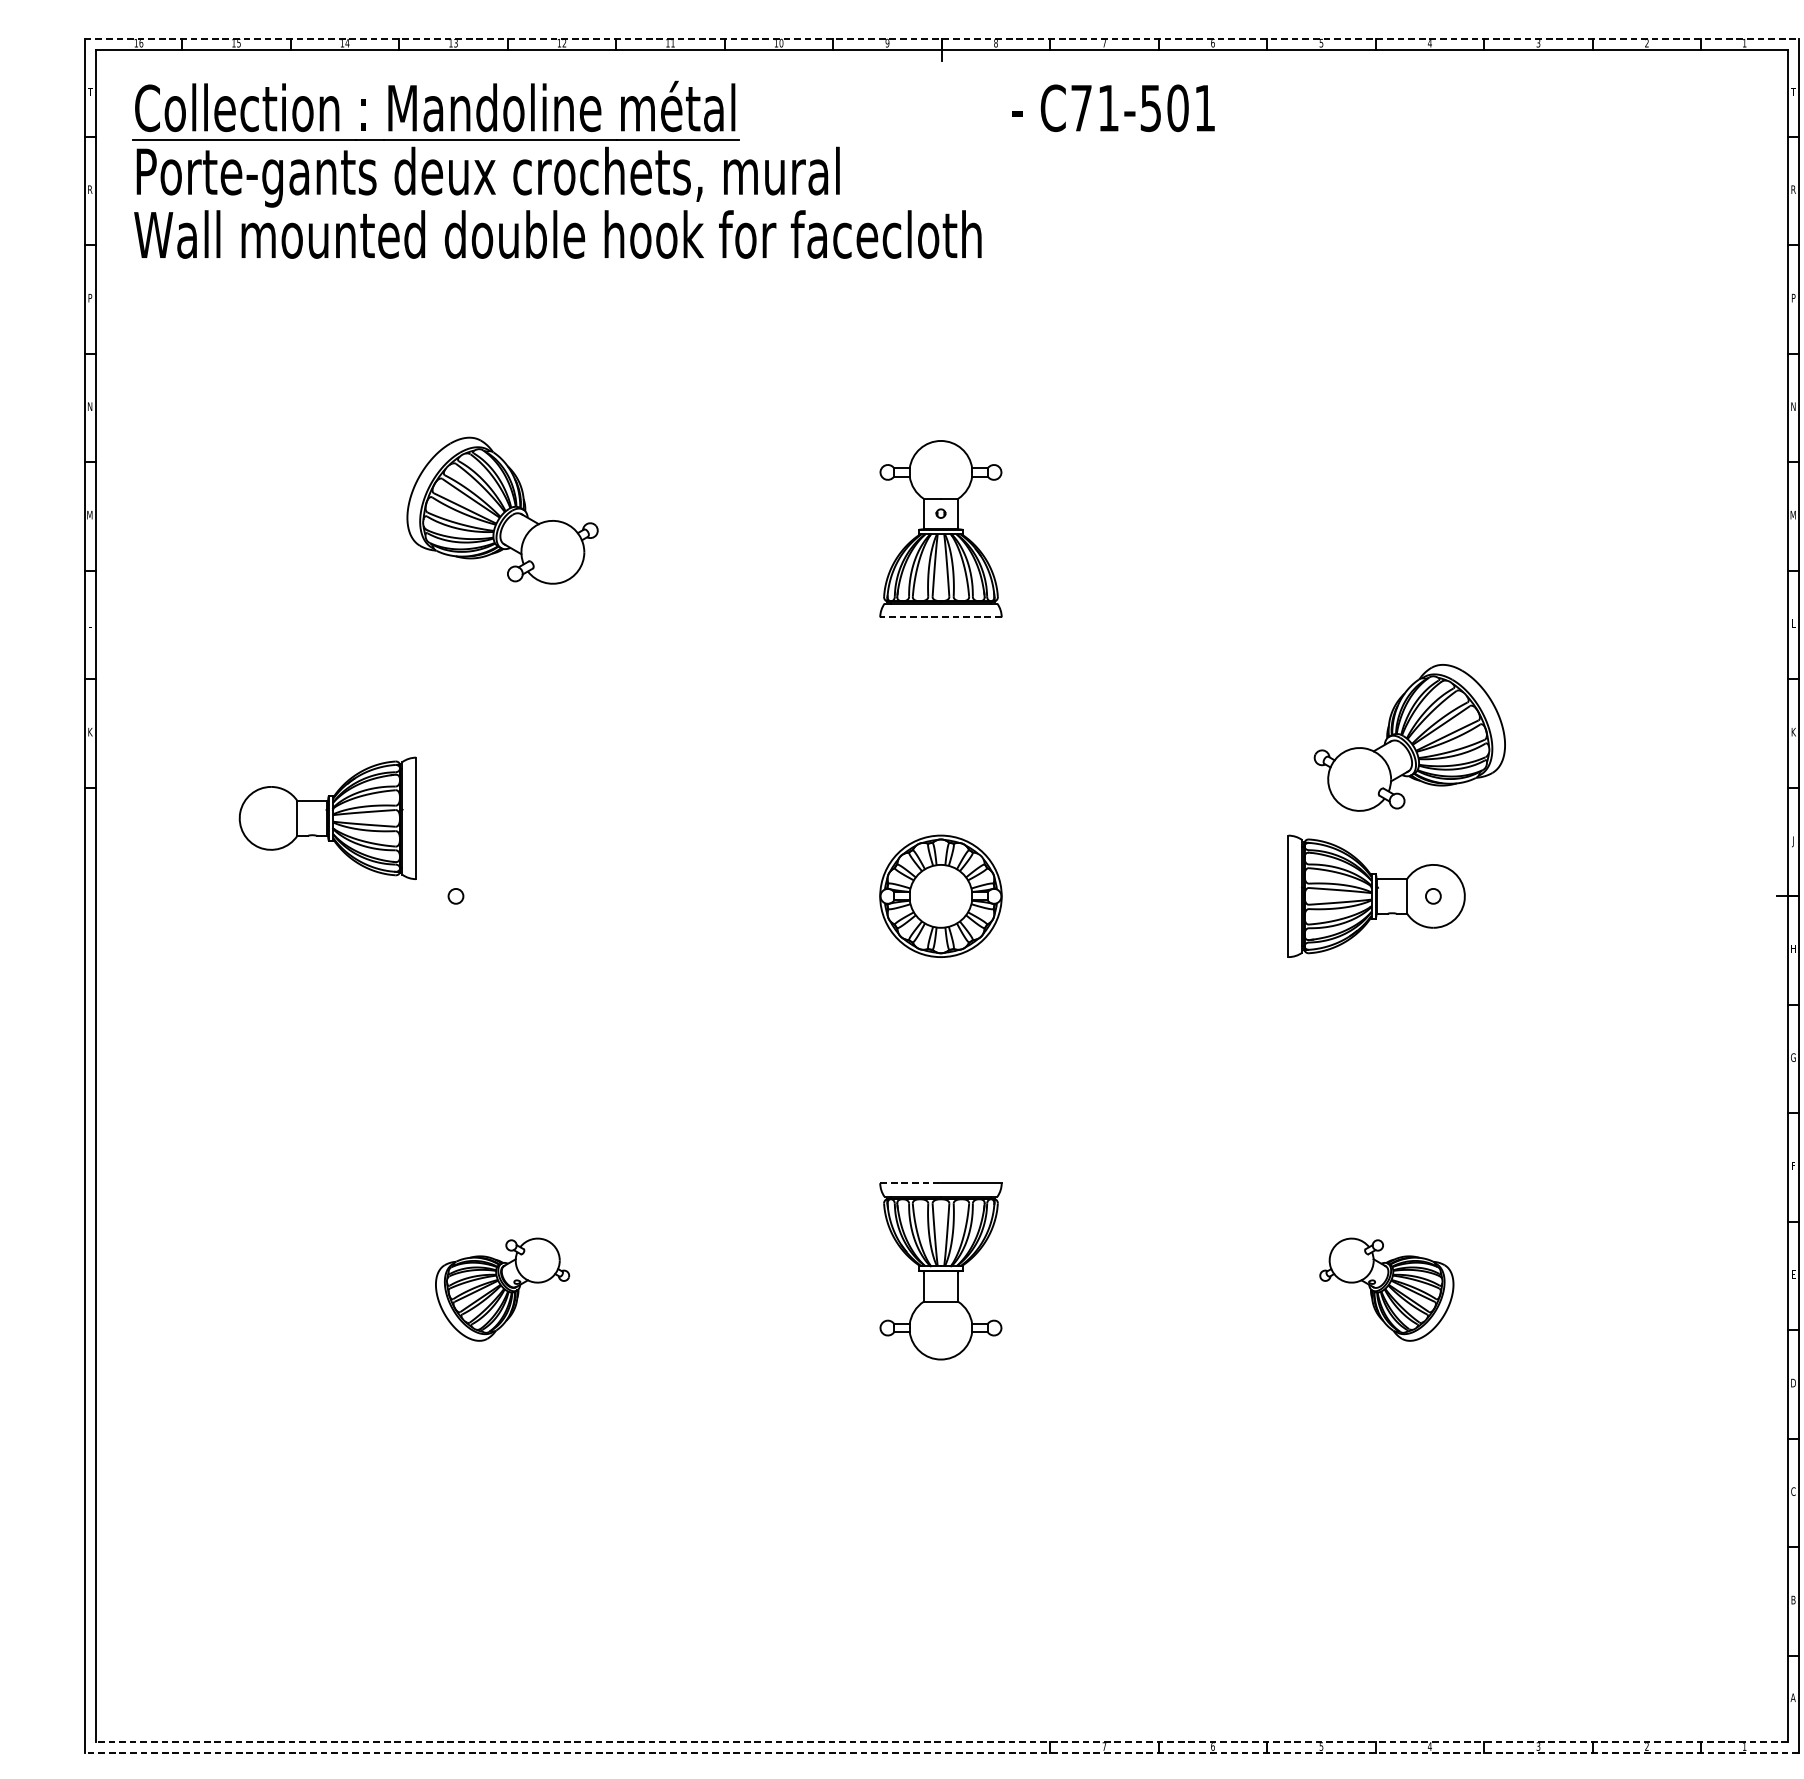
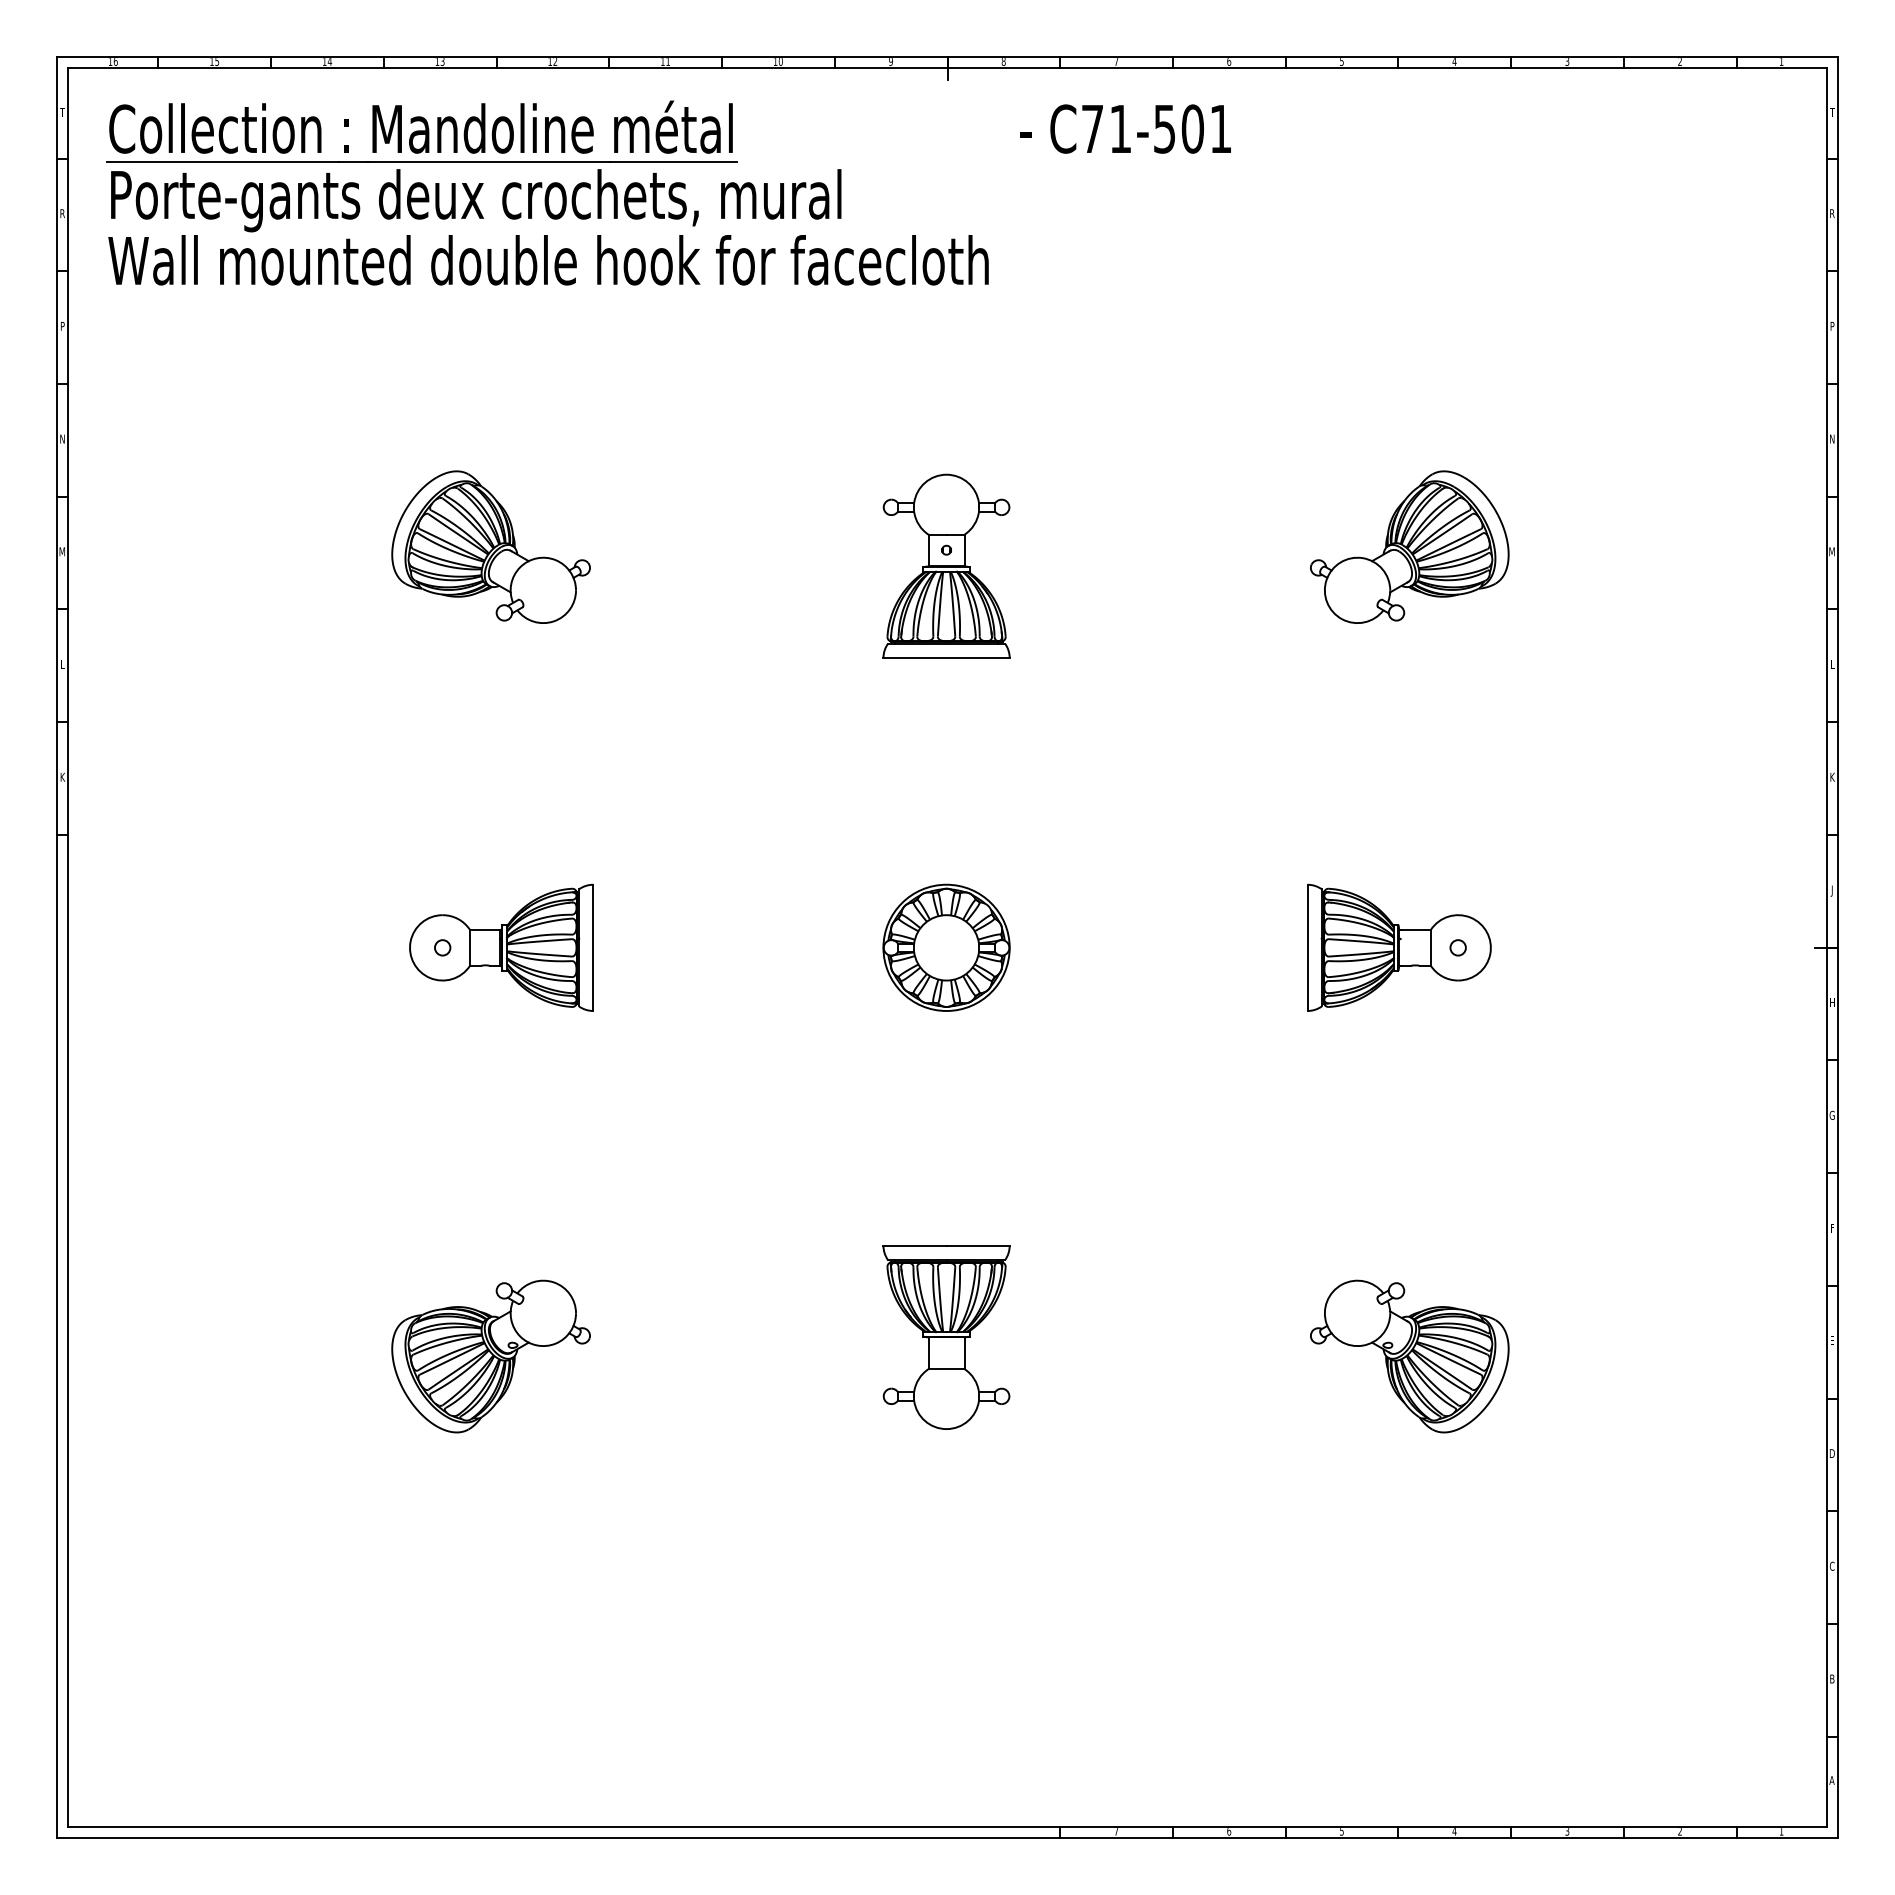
line: (941, 39) -> (947, 57), dashed -> solid
line: (940, 617) -> (946, 658), dashed -> solid
part: (1409, 737) -> (1409, 546), moved
part: (327, 818) -> (501, 947), moved
line: (911, 1182) -> (915, 1245), dashed -> solid
part: (502, 1289) -> (490, 1356), size x1.43
part: (1386, 1289) -> (1409, 1356), size x1.43
line: (941, 1742) -> (947, 1826), dashed -> solid
line: (941, 1753) -> (947, 1838), dashed -> solid

